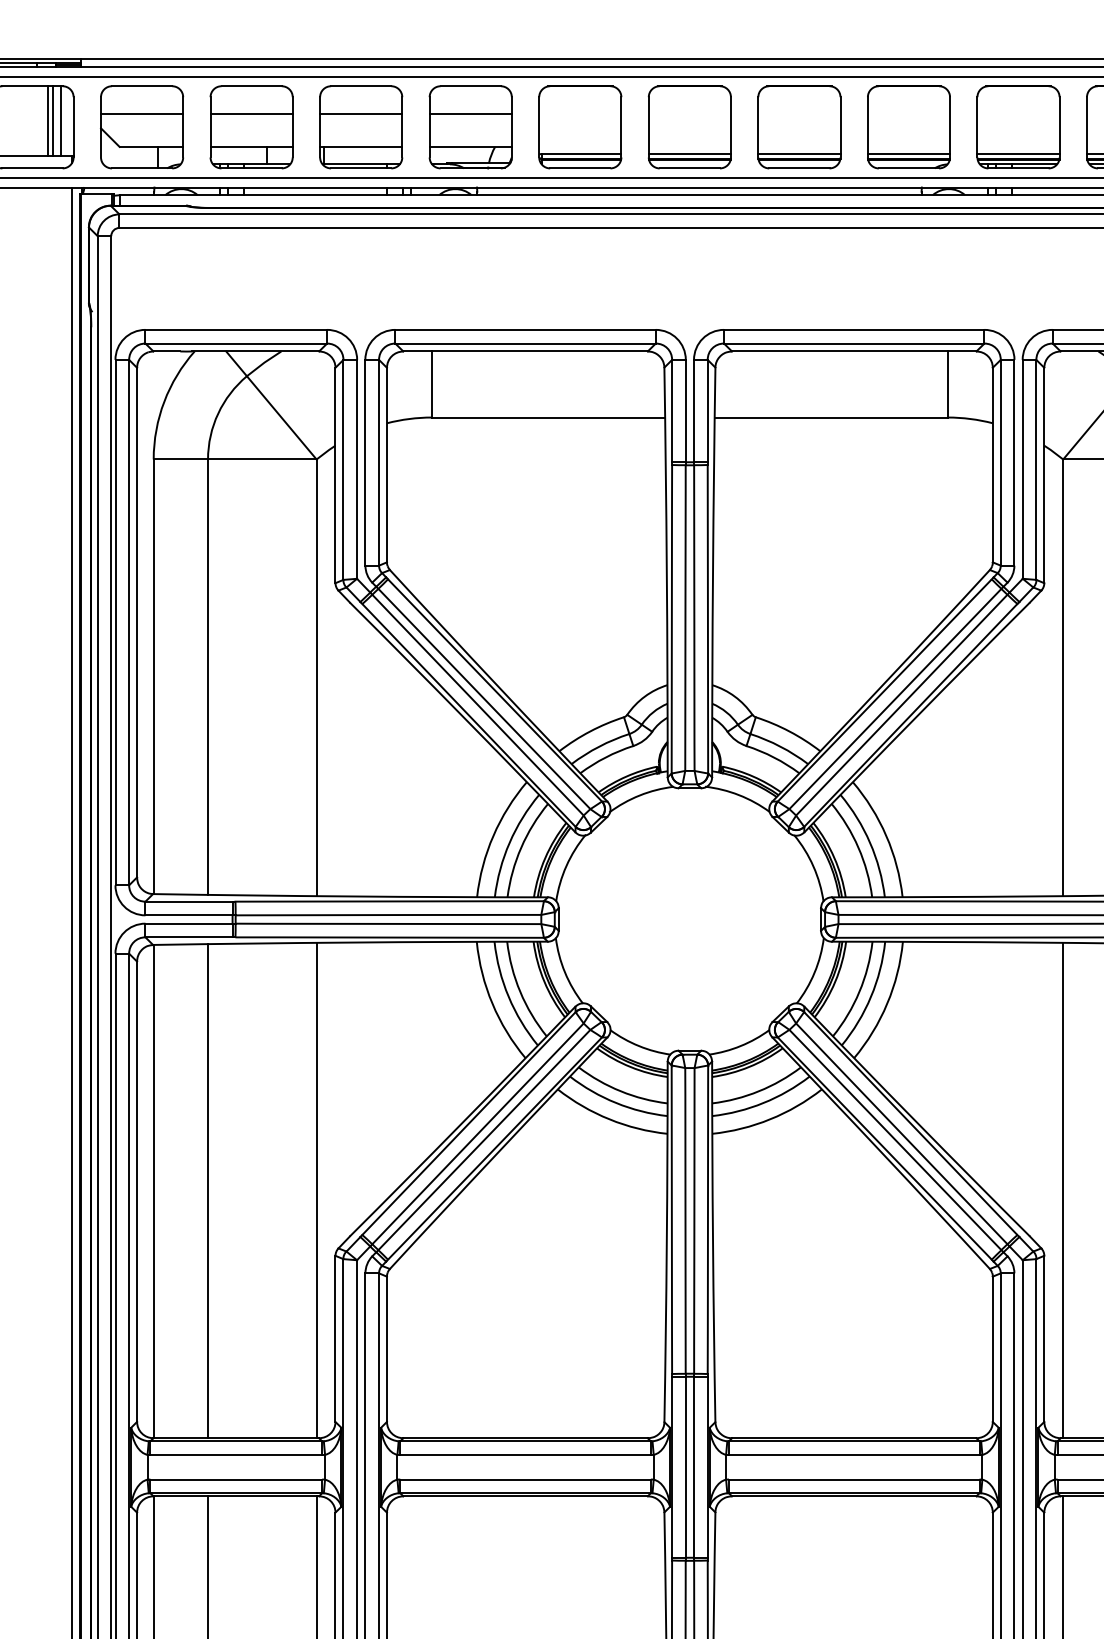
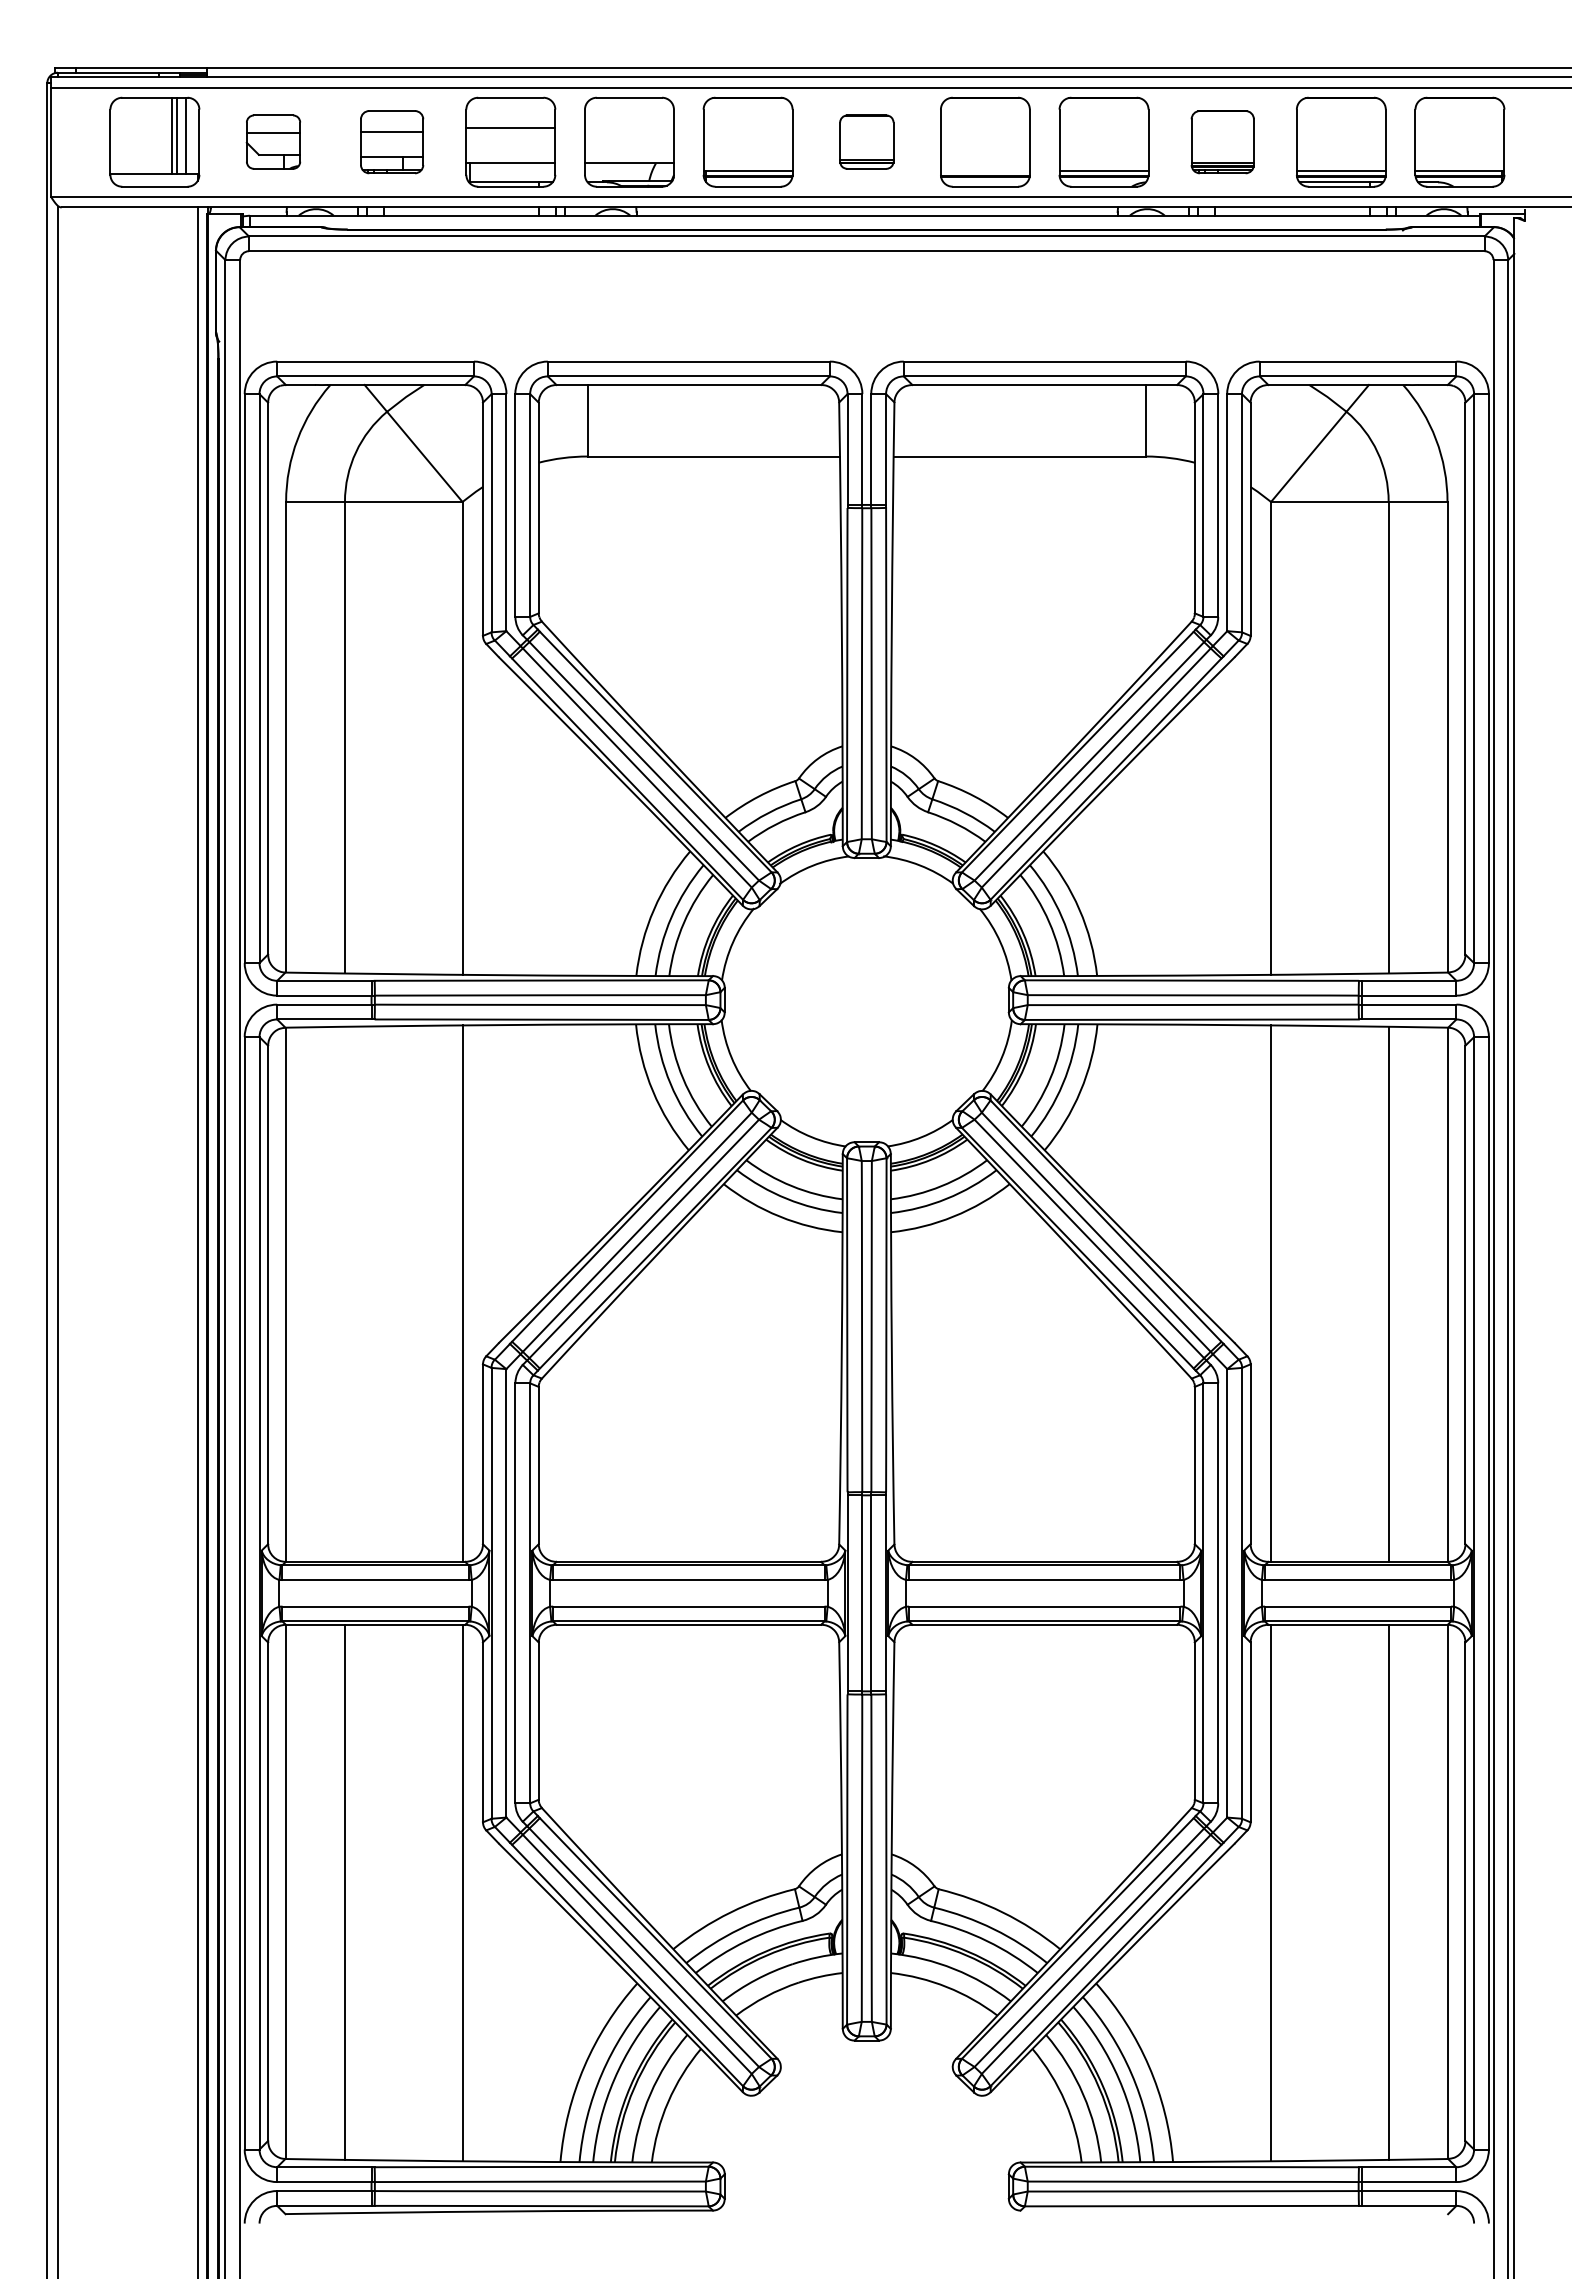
line: (469, 113) -> (628, 127), removed
part: (142, 126) -> (273, 141), size x0.6
part: (251, 126) -> (391, 141), size x0.7
part: (689, 126) -> (866, 141), size x0.6
part: (1018, 126) -> (1222, 141), size x0.7
line: (798, 154) -> (984, 171), removed
line: (207, 1190) -> (344, 1293), removed

